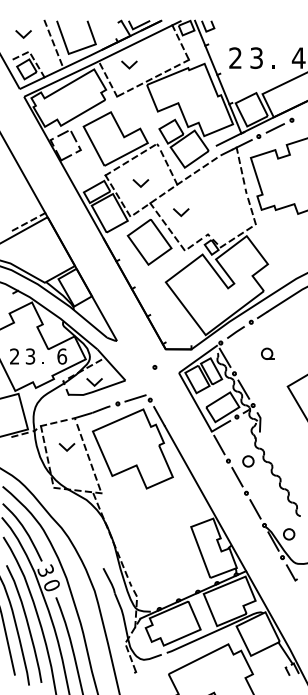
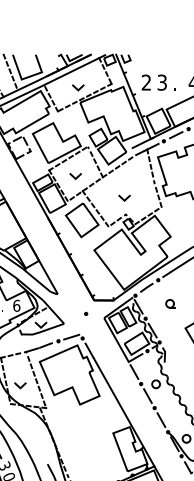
line: (127, 65) -> (76, 88), moved
line: (182, 213) -> (125, 198), moved
line: (66, 448) -> (20, 386), moved

